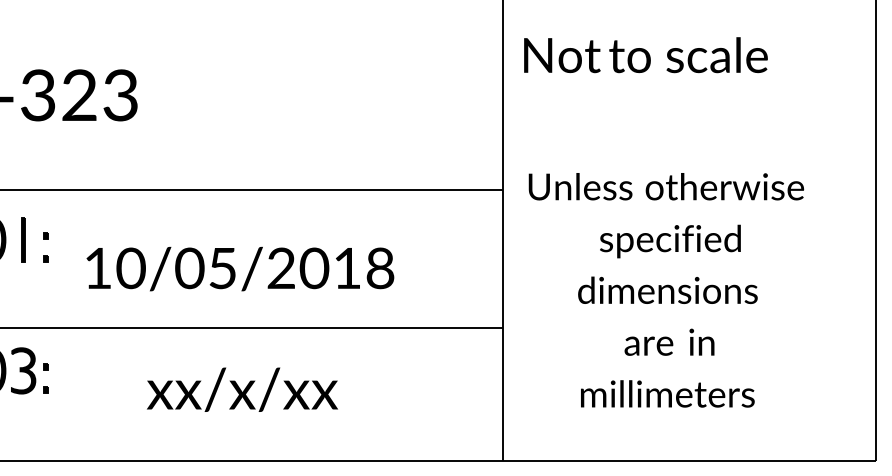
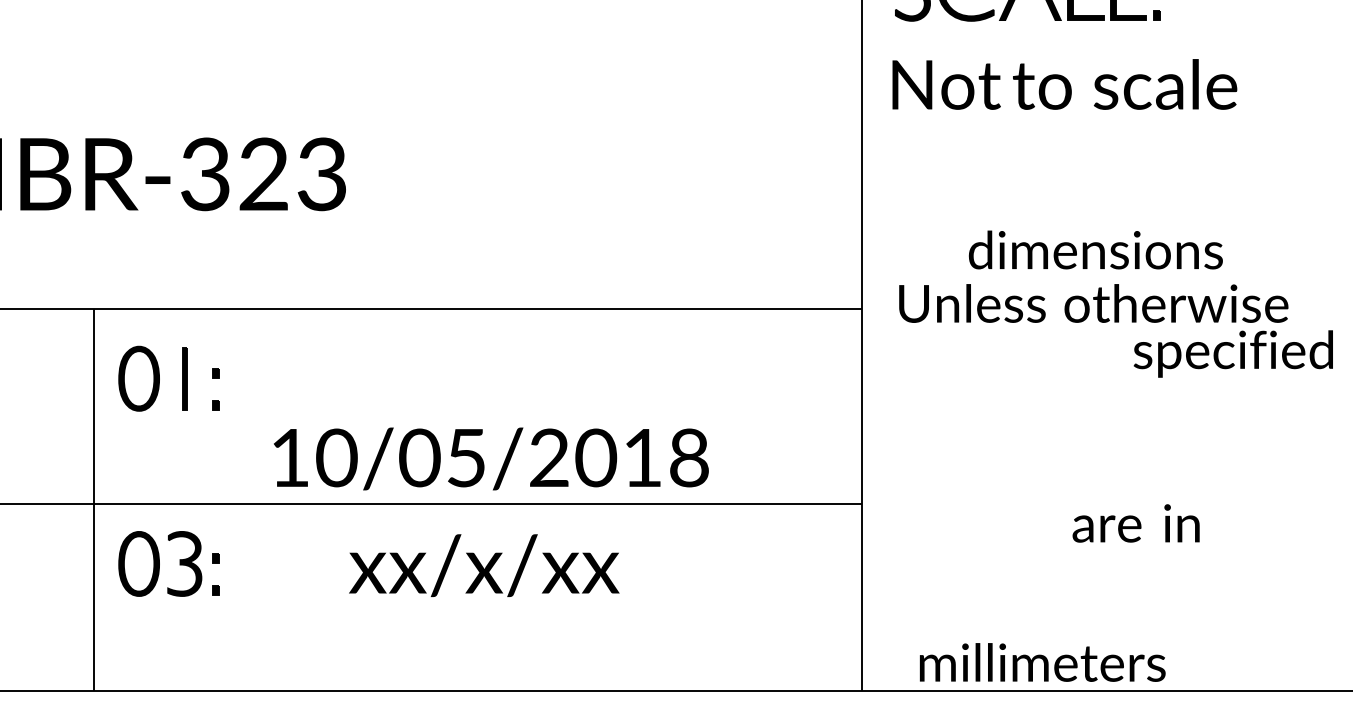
text: (645, 55) -> (1064, 84), moved
text: (669, 241) -> (1232, 353), moved
text: (240, 268) -> (491, 458), moved
text: (667, 289) -> (1095, 249), moved
text: (669, 342) -> (1135, 523), moved
text: (242, 389) -> (484, 565), moved
text: (667, 393) -> (1042, 662), moved

